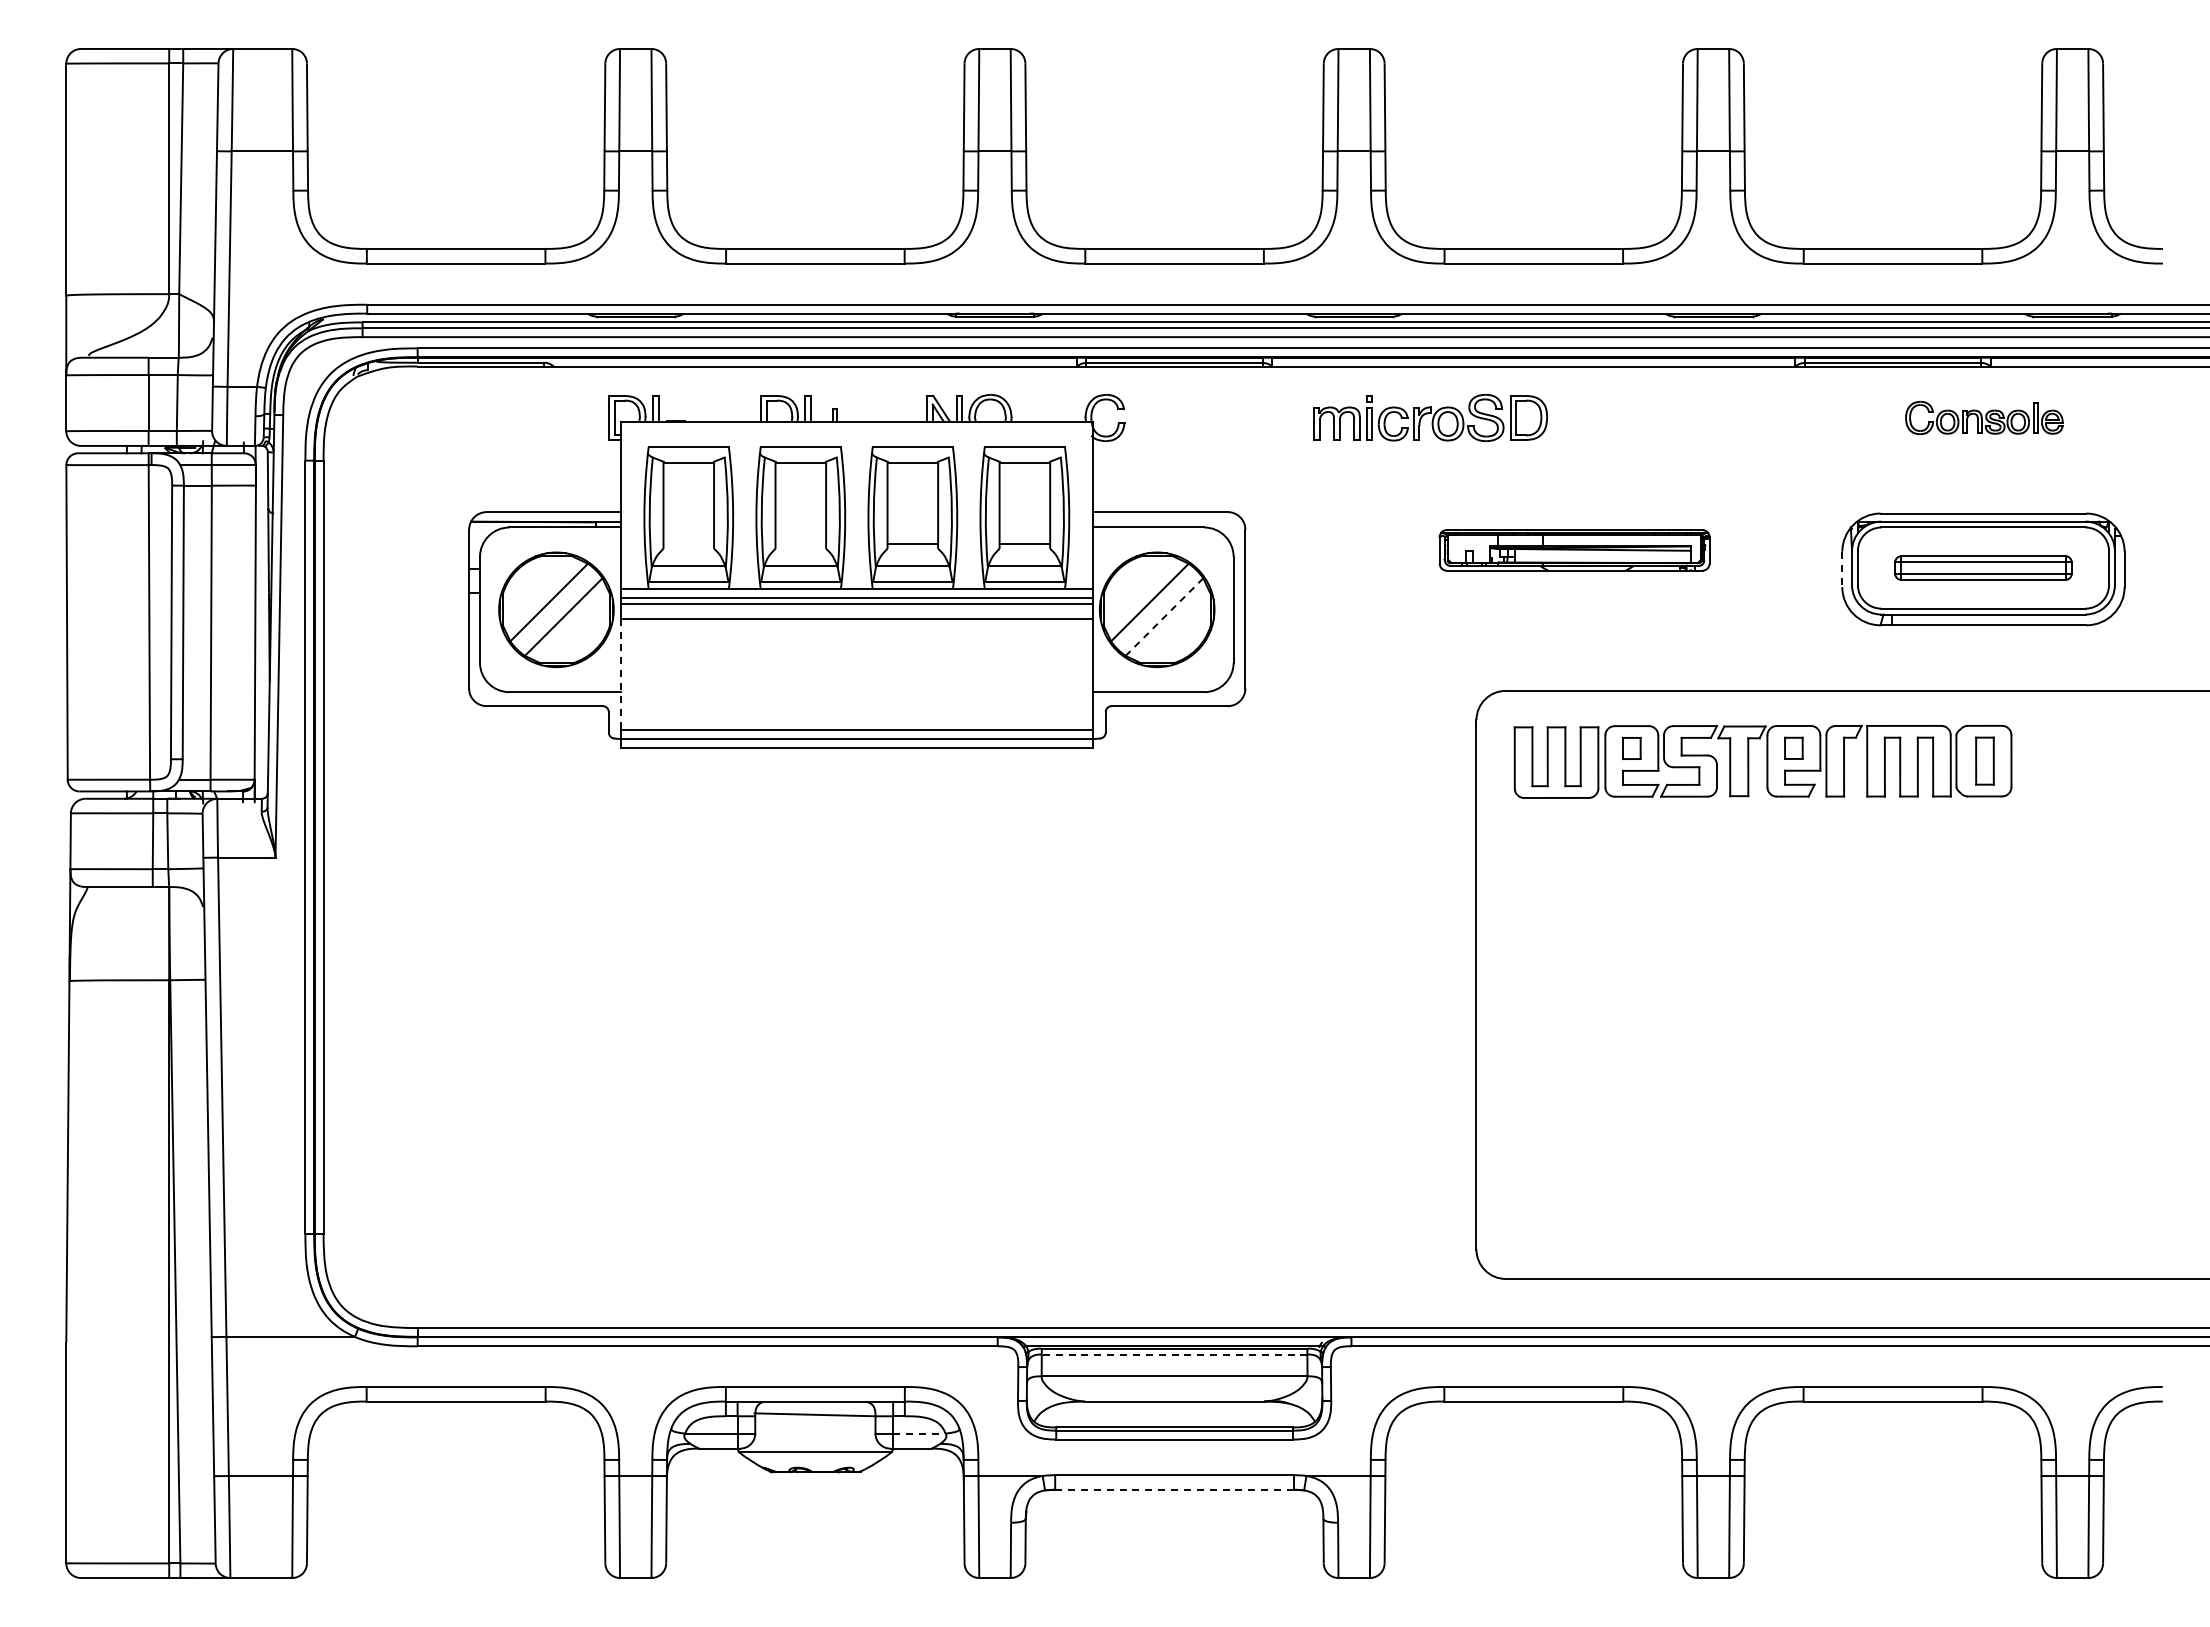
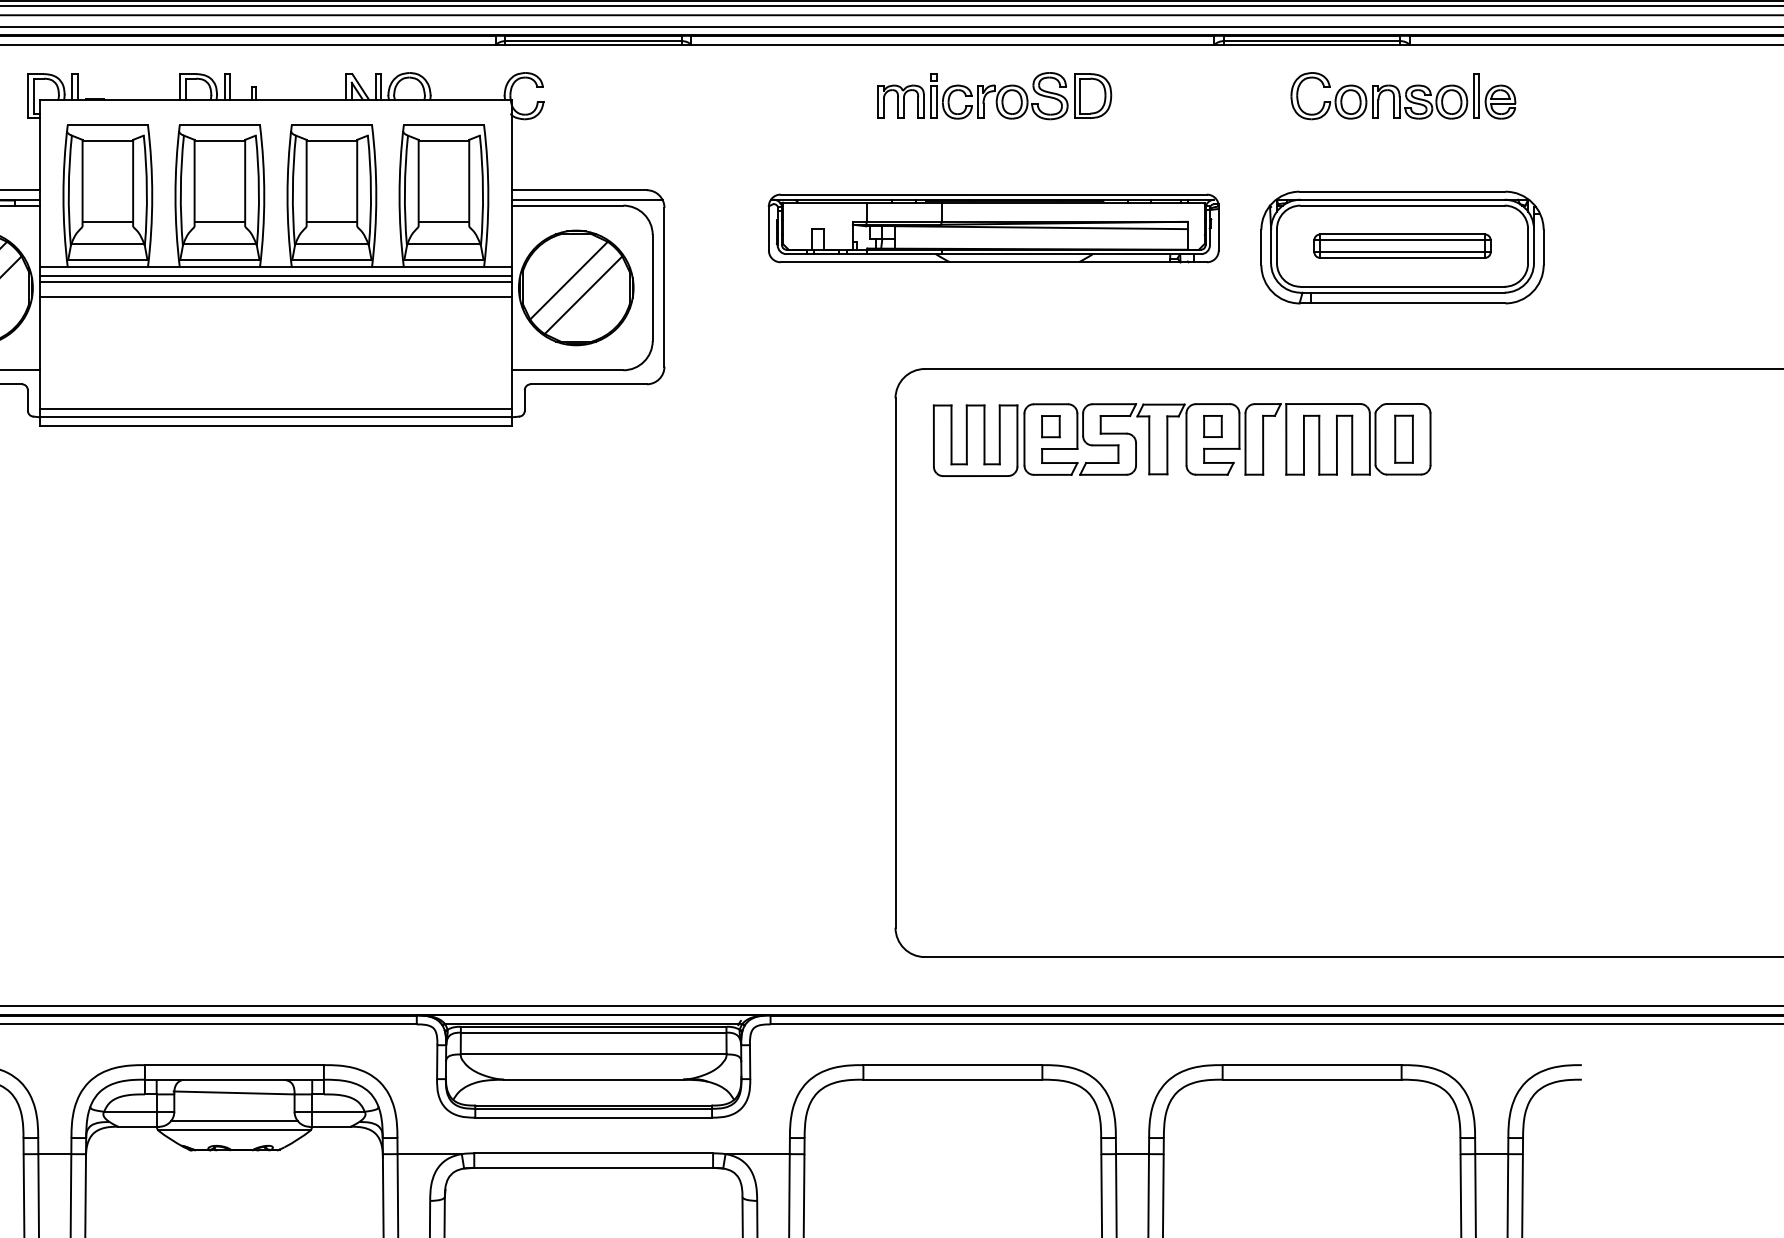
part: (1430, 417) -> (994, 95), moved
part: (1984, 417) -> (1403, 95), size x1.43
line: (1167, 521) -> (586, 199), added
line: (688, 543) -> (107, 221), added
line: (800, 543) -> (219, 221), added
part: (1574, 550) -> (993, 228), size x1.67
line: (1842, 569) -> (1261, 247), dashed -> solid
line: (1164, 617) -> (583, 295), dashed -> solid
line: (621, 674) -> (40, 352), dashed -> solid
line: (1174, 1354) -> (593, 1032), dashed -> solid
line: (919, 1433) -> (338, 1111), dashed -> solid
line: (814, 1443) -> (233, 1121), added
line: (1174, 1489) -> (593, 1167), dashed -> solid

